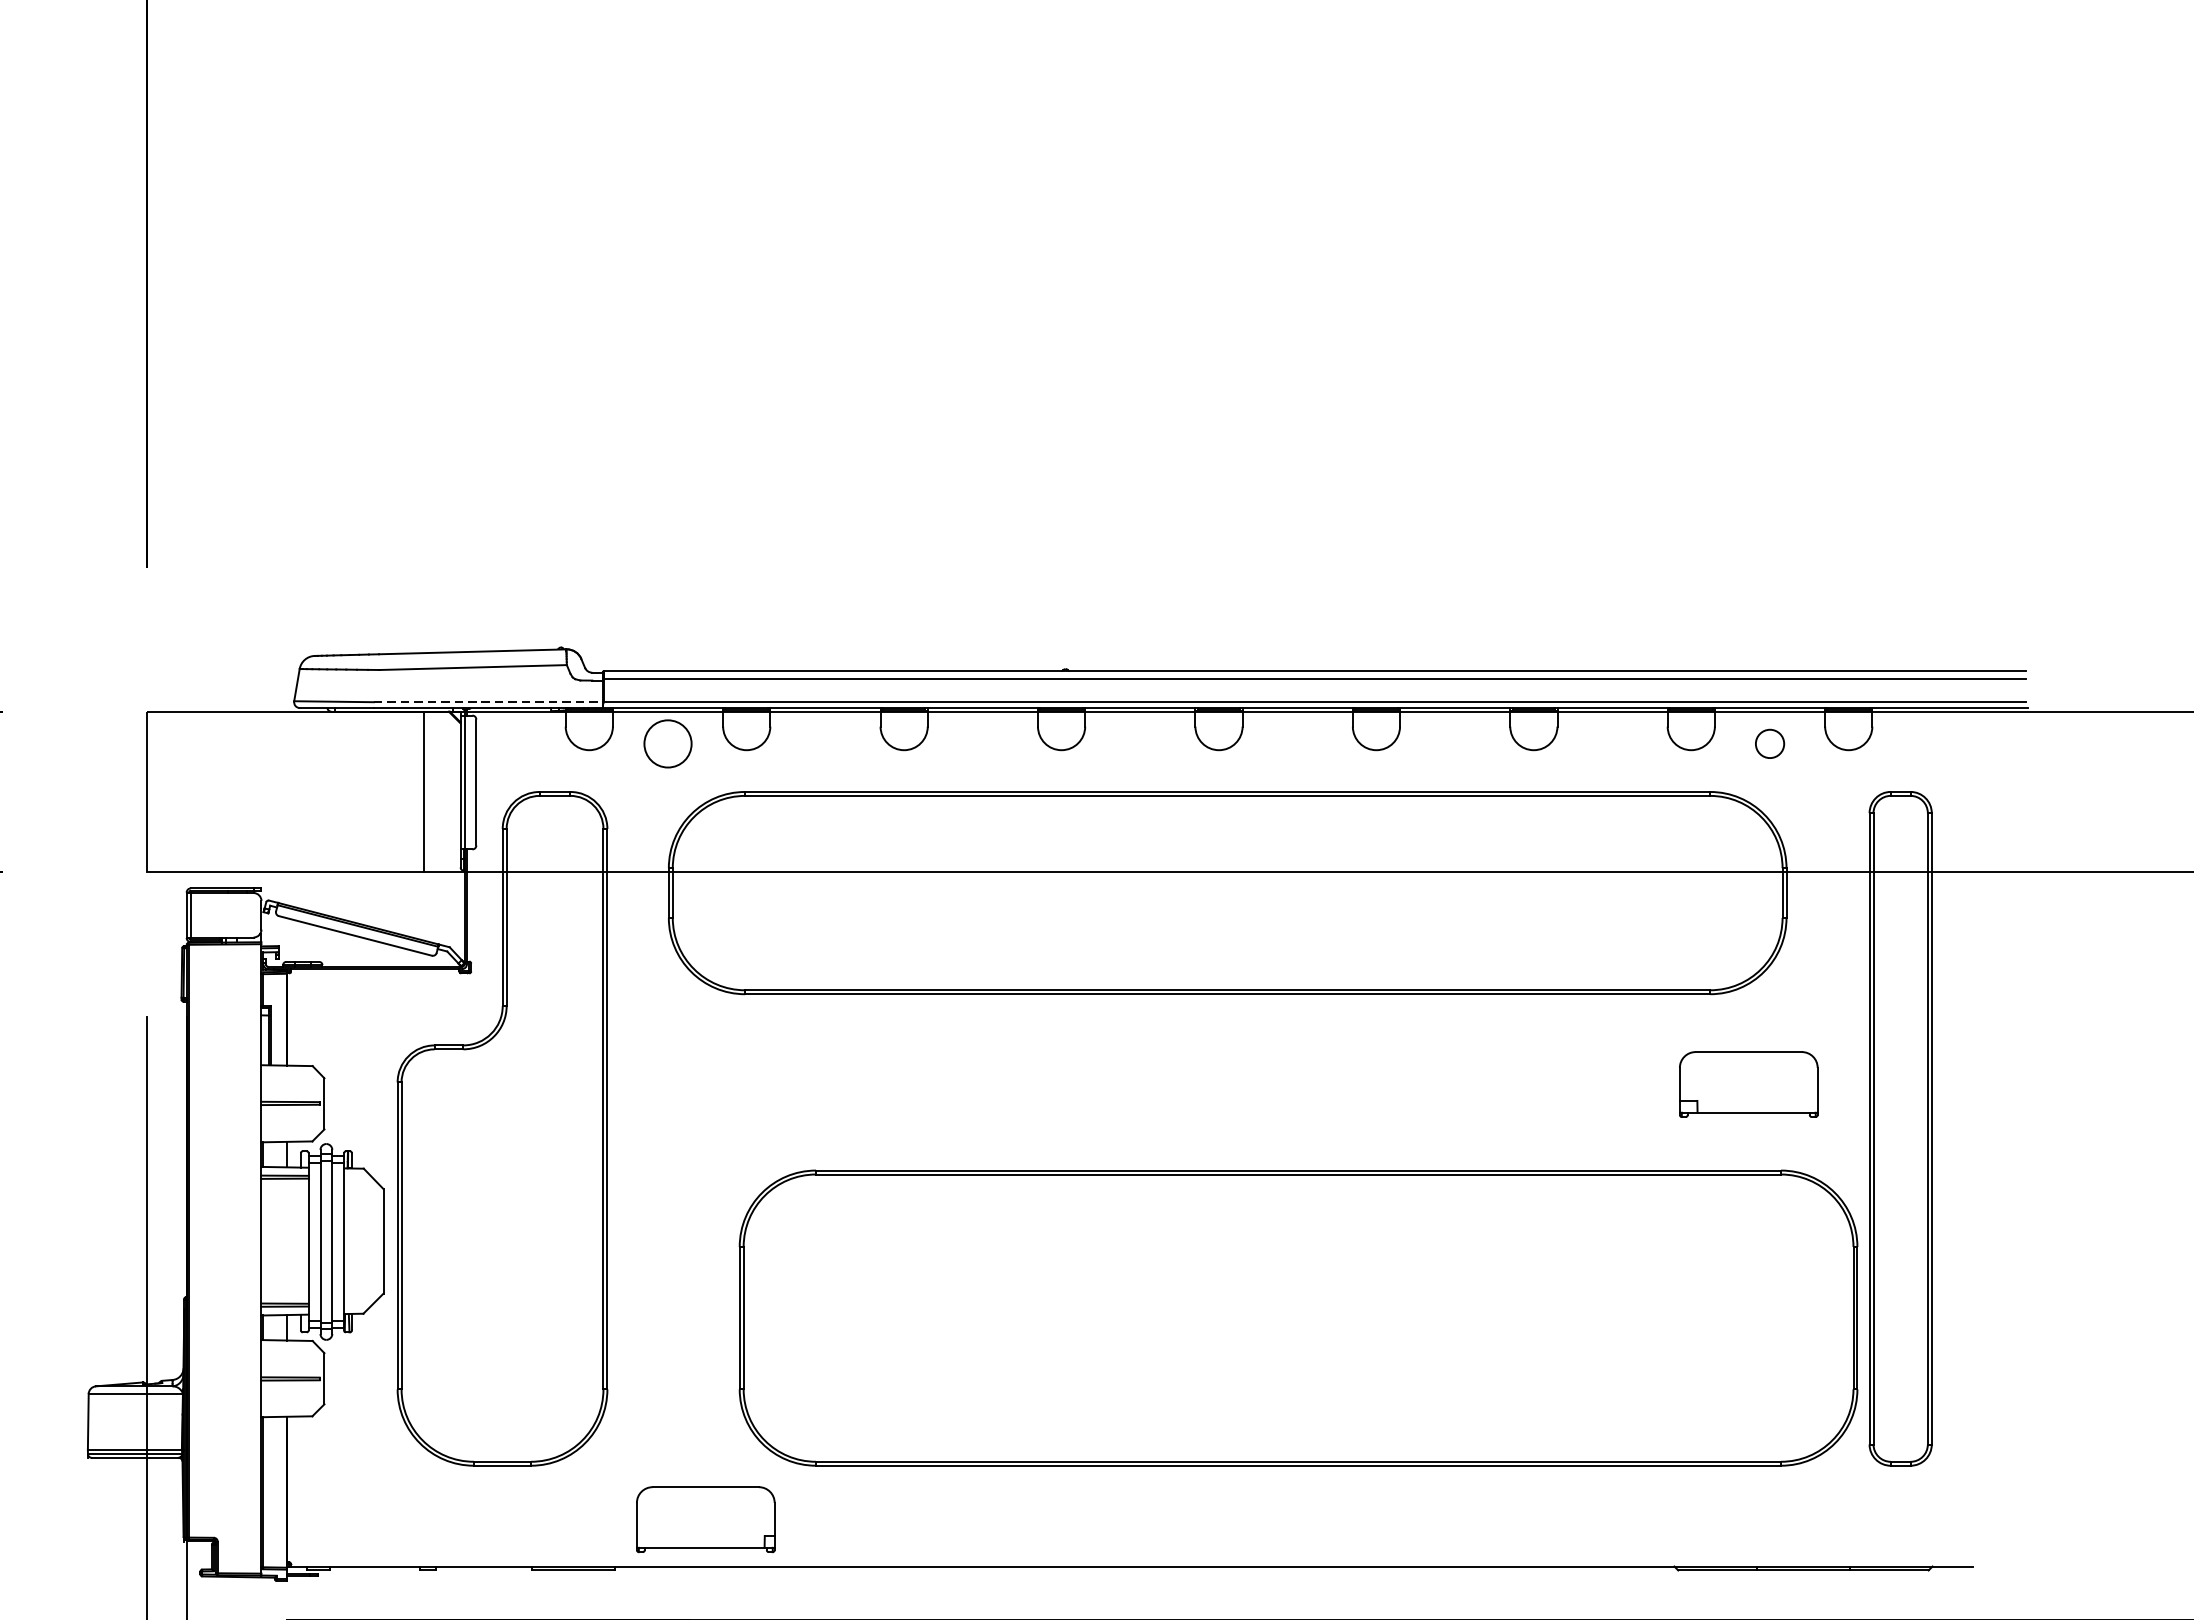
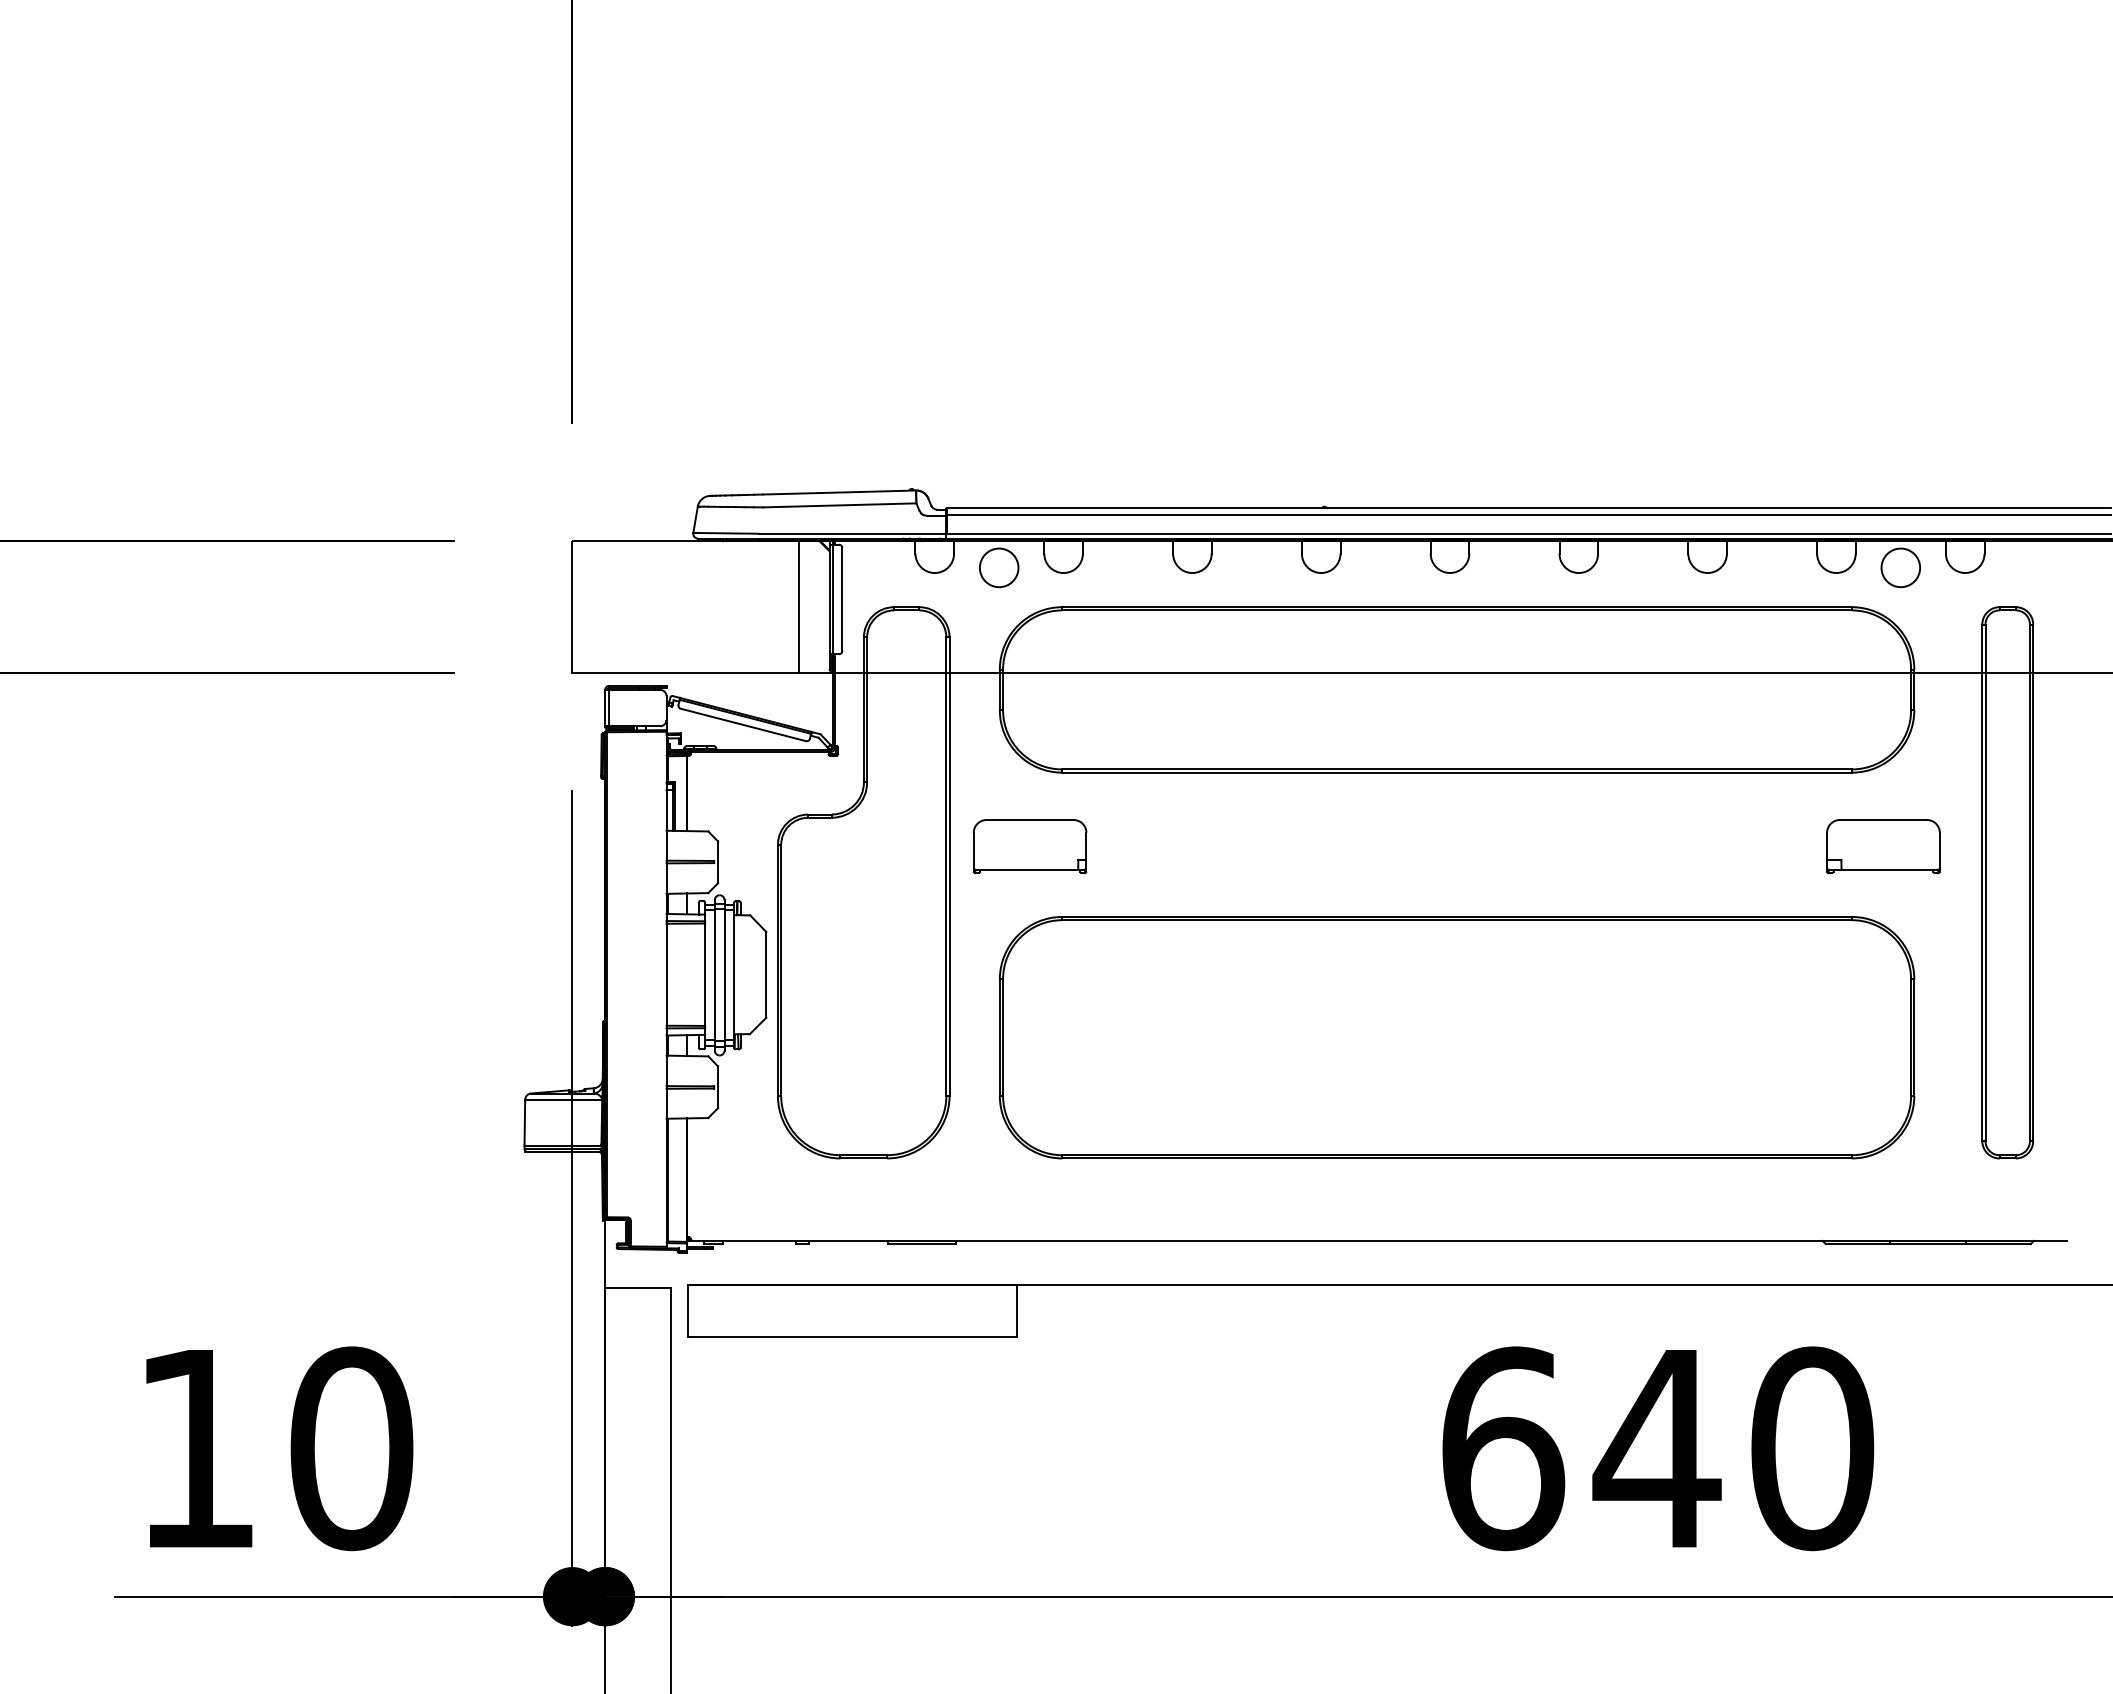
line: (488, 701) -> (852, 533), dashed -> solid
circle: (1769, 743) -> (1900, 567), size x1.67
part: (1299, 1317) -> (1457, 1037), moved
part: (705, 1519) -> (1029, 846), moved

